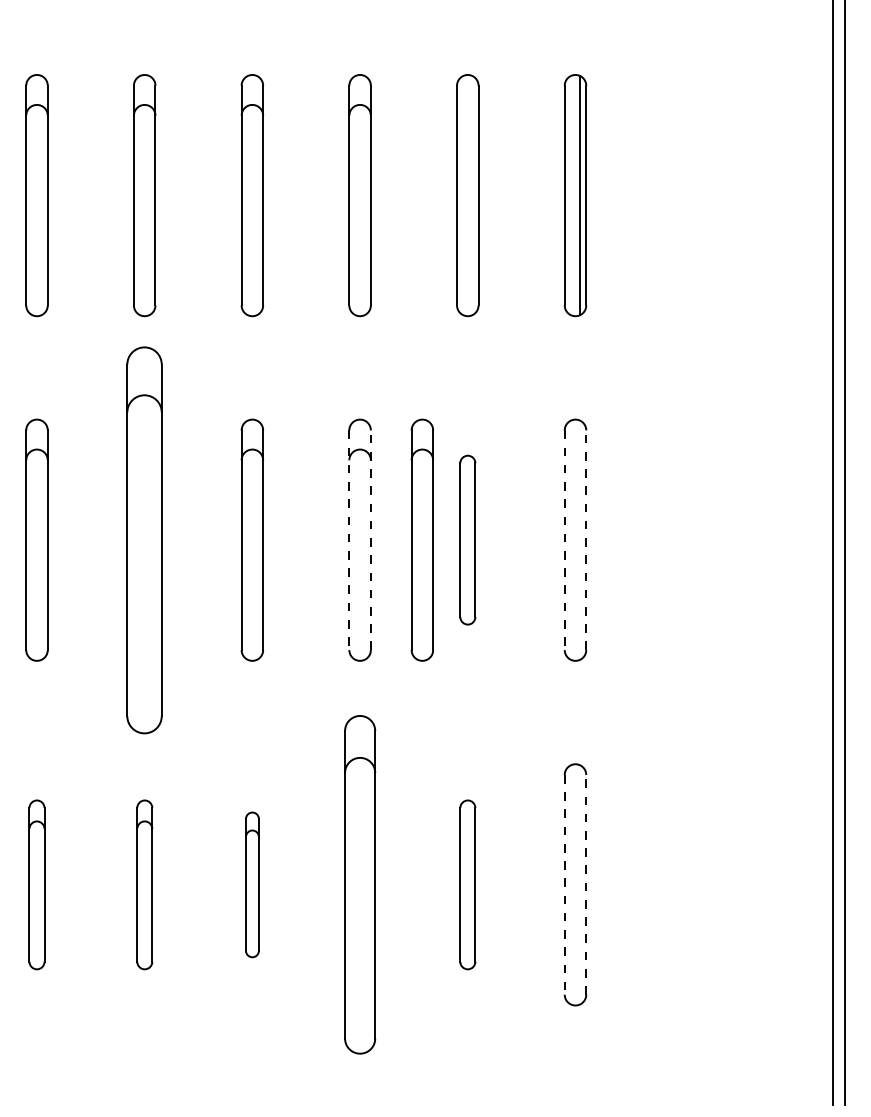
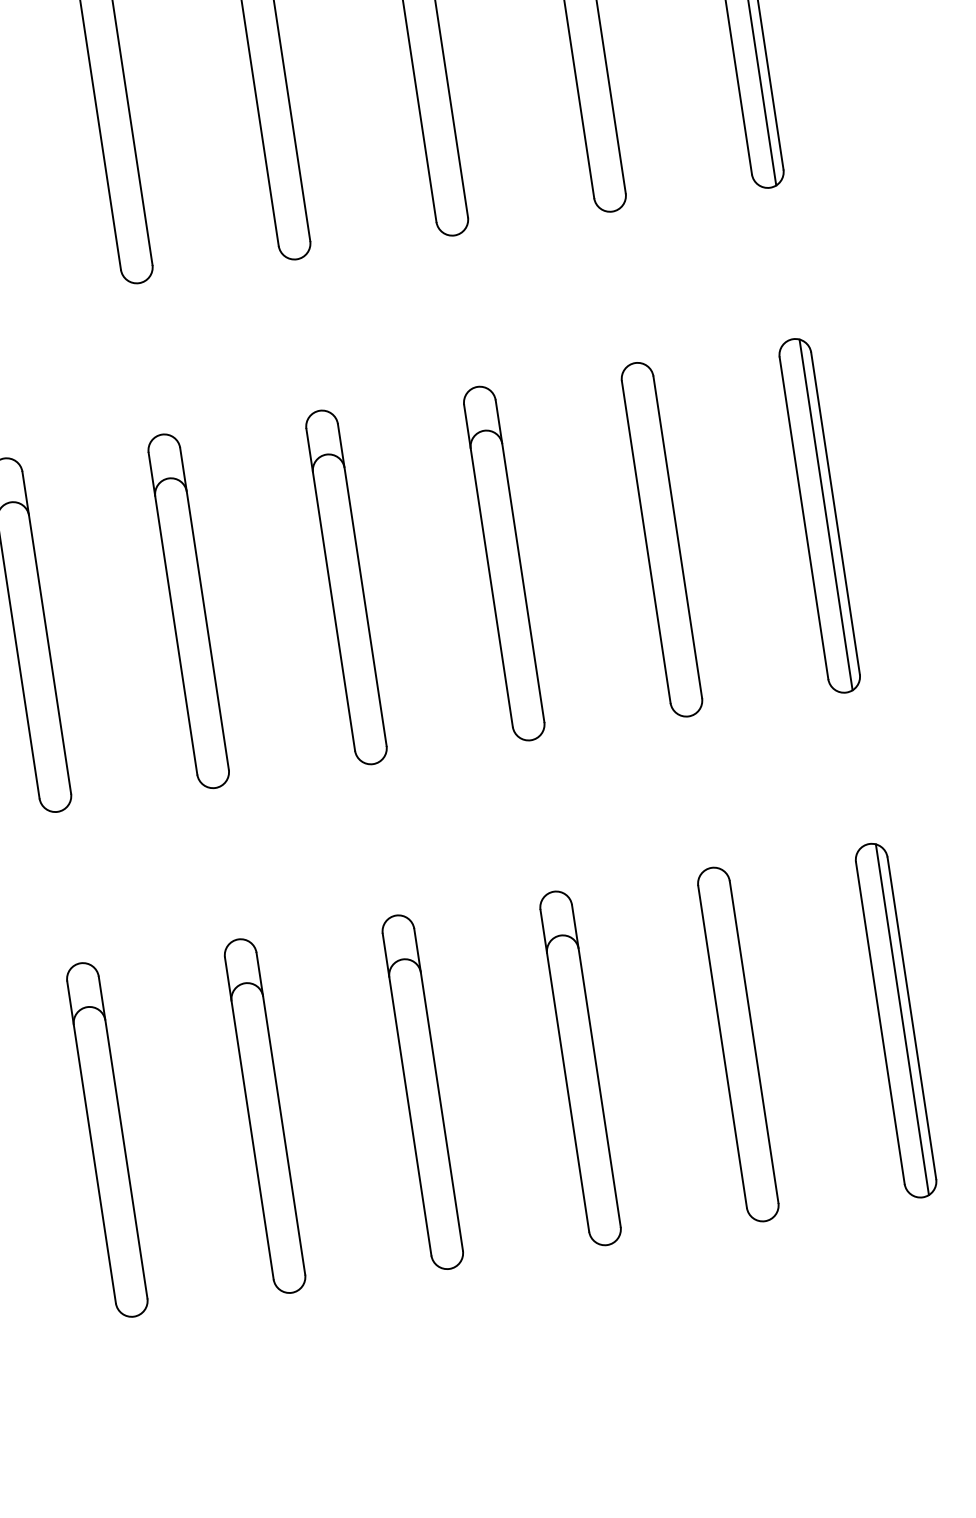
part: (144, 539) -> (188, 610), size x0.62
part: (421, 539) -> (594, 548), removed
part: (467, 539) -> (661, 538), size x1.43
line: (579, 539) -> (825, 513), added
line: (349, 540) -> (488, 566), dashed -> solid
line: (370, 540) -> (519, 561), dashed -> solid
line: (564, 540) -> (803, 518), dashed -> solid
line: (586, 540) -> (835, 513), dashed -> solid
part: (36, 884) -> (106, 1139), size x1.43
part: (144, 884) -> (264, 1115), size x1.43
part: (252, 884) -> (422, 1091), size x1.67
part: (359, 884) -> (579, 1067), size x0.71
part: (467, 884) -> (737, 1044), size x1.43
line: (564, 884) -> (879, 1022), dashed -> solid
line: (579, 884) -> (901, 1019), added
line: (586, 884) -> (912, 1017), dashed -> solid

